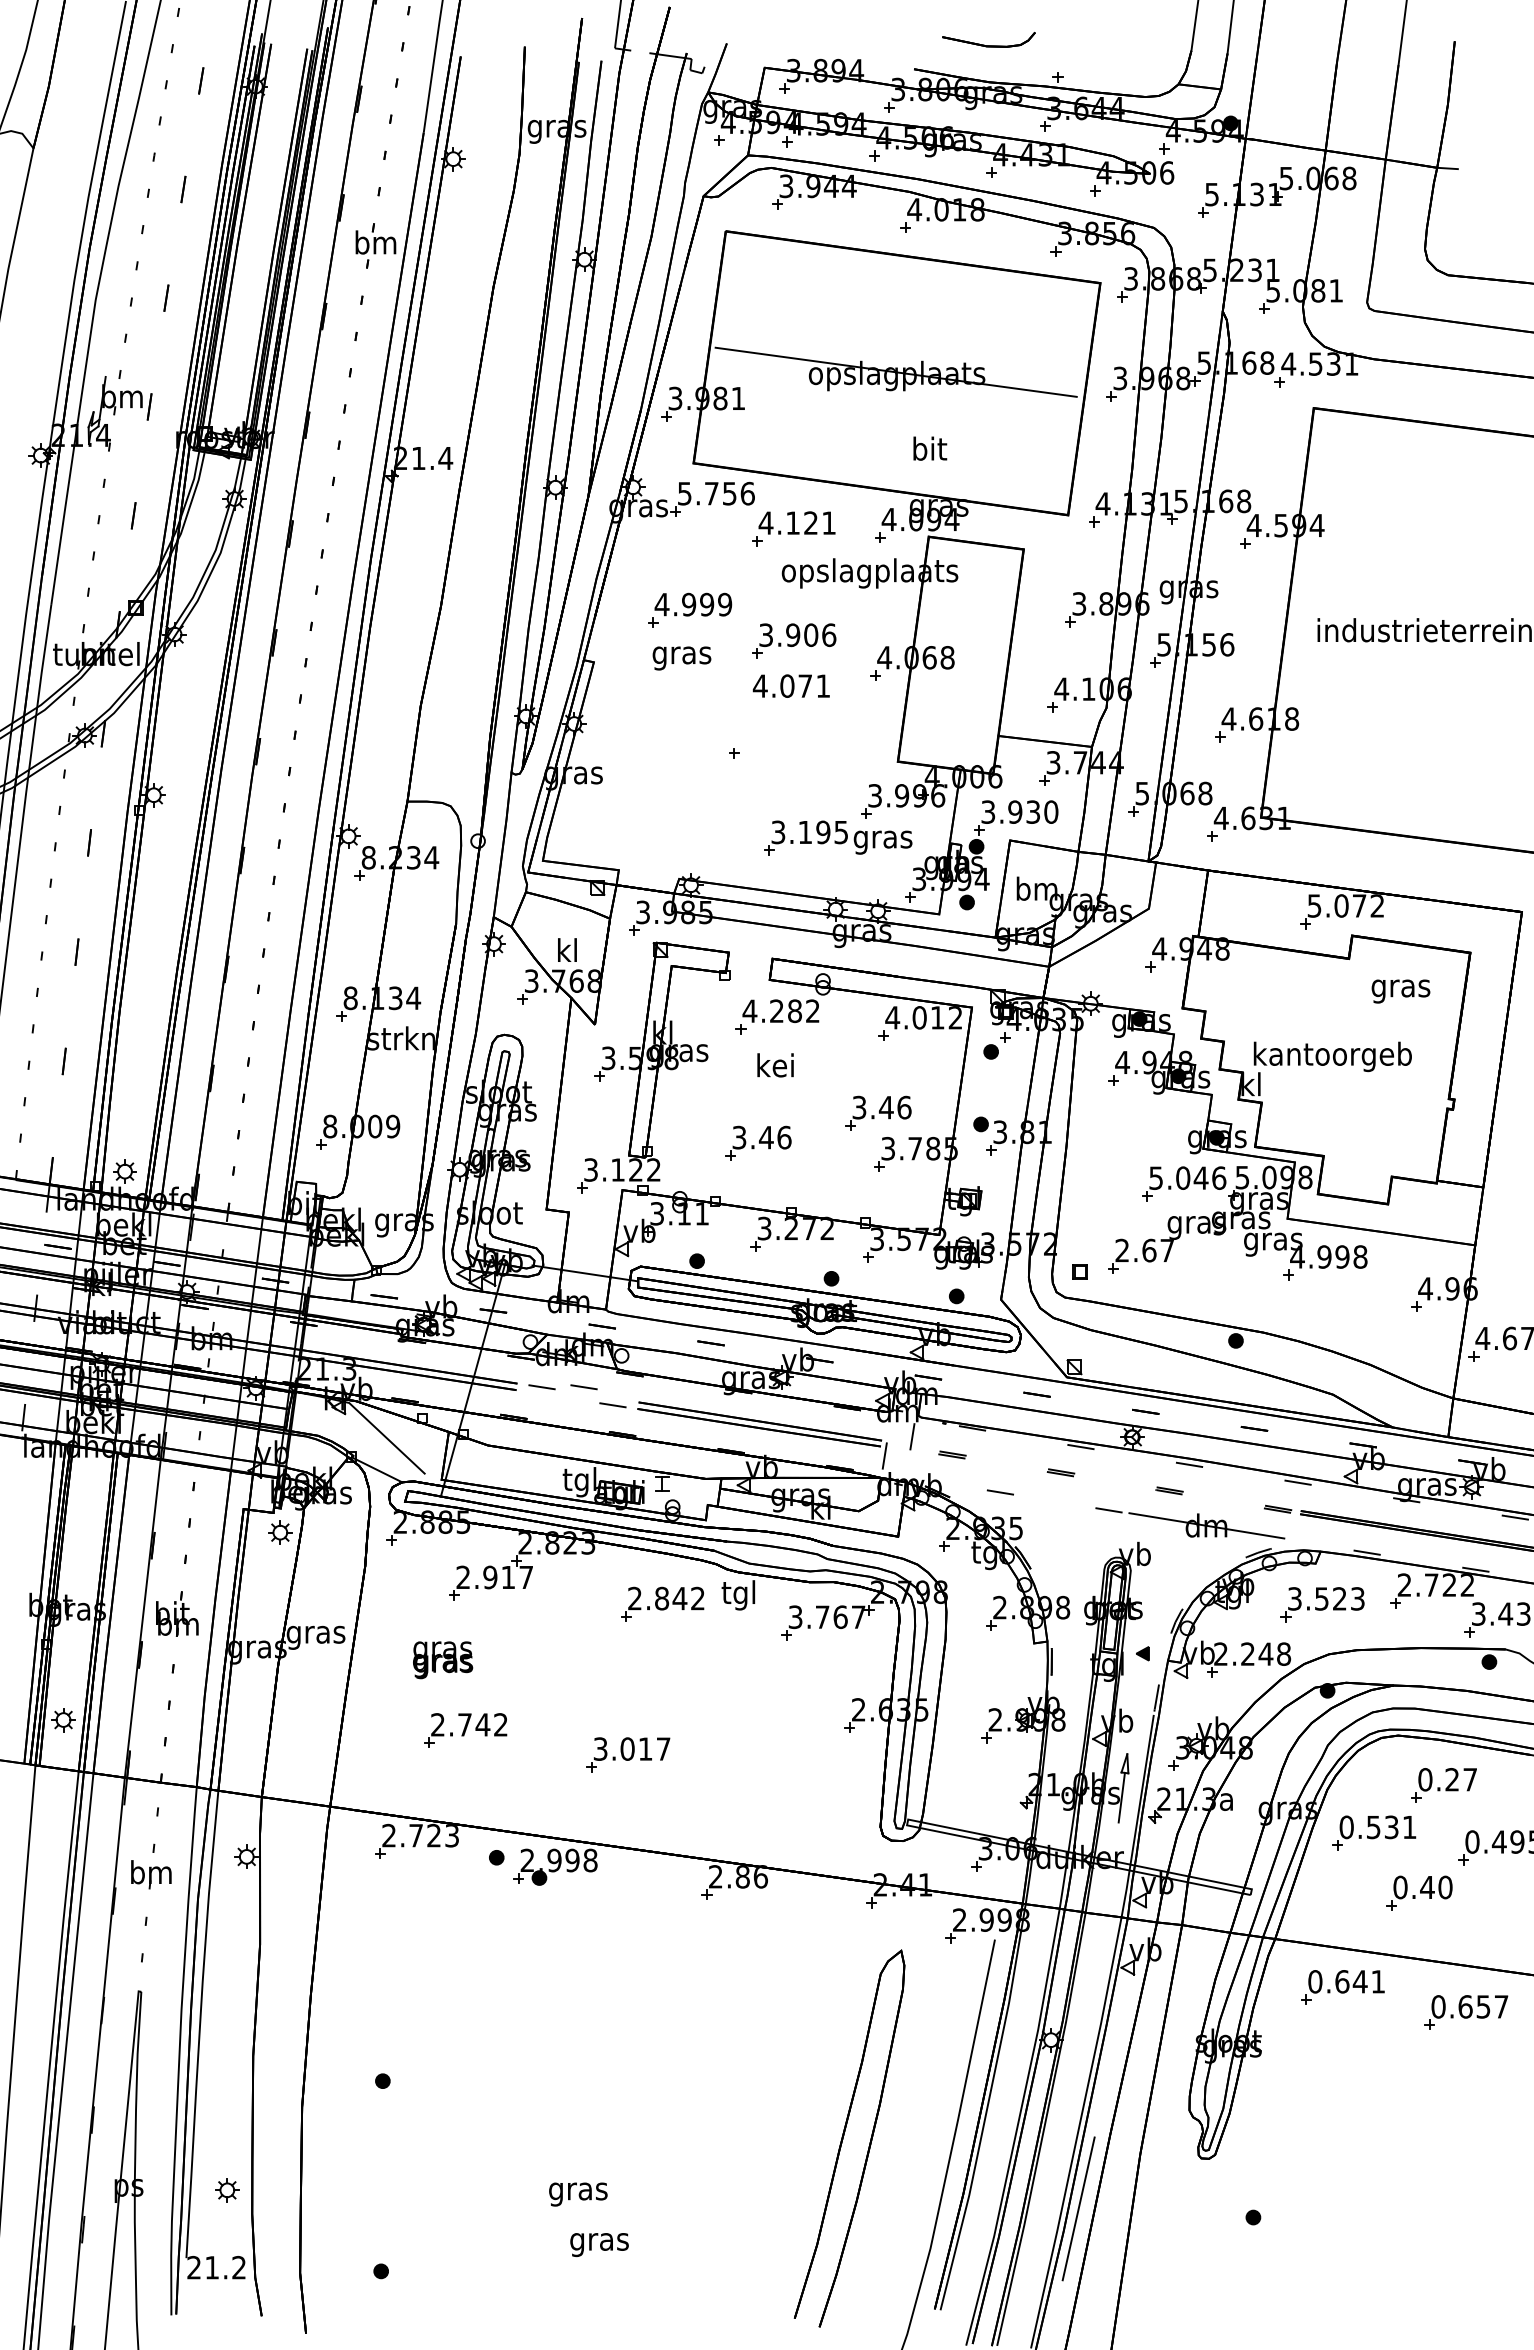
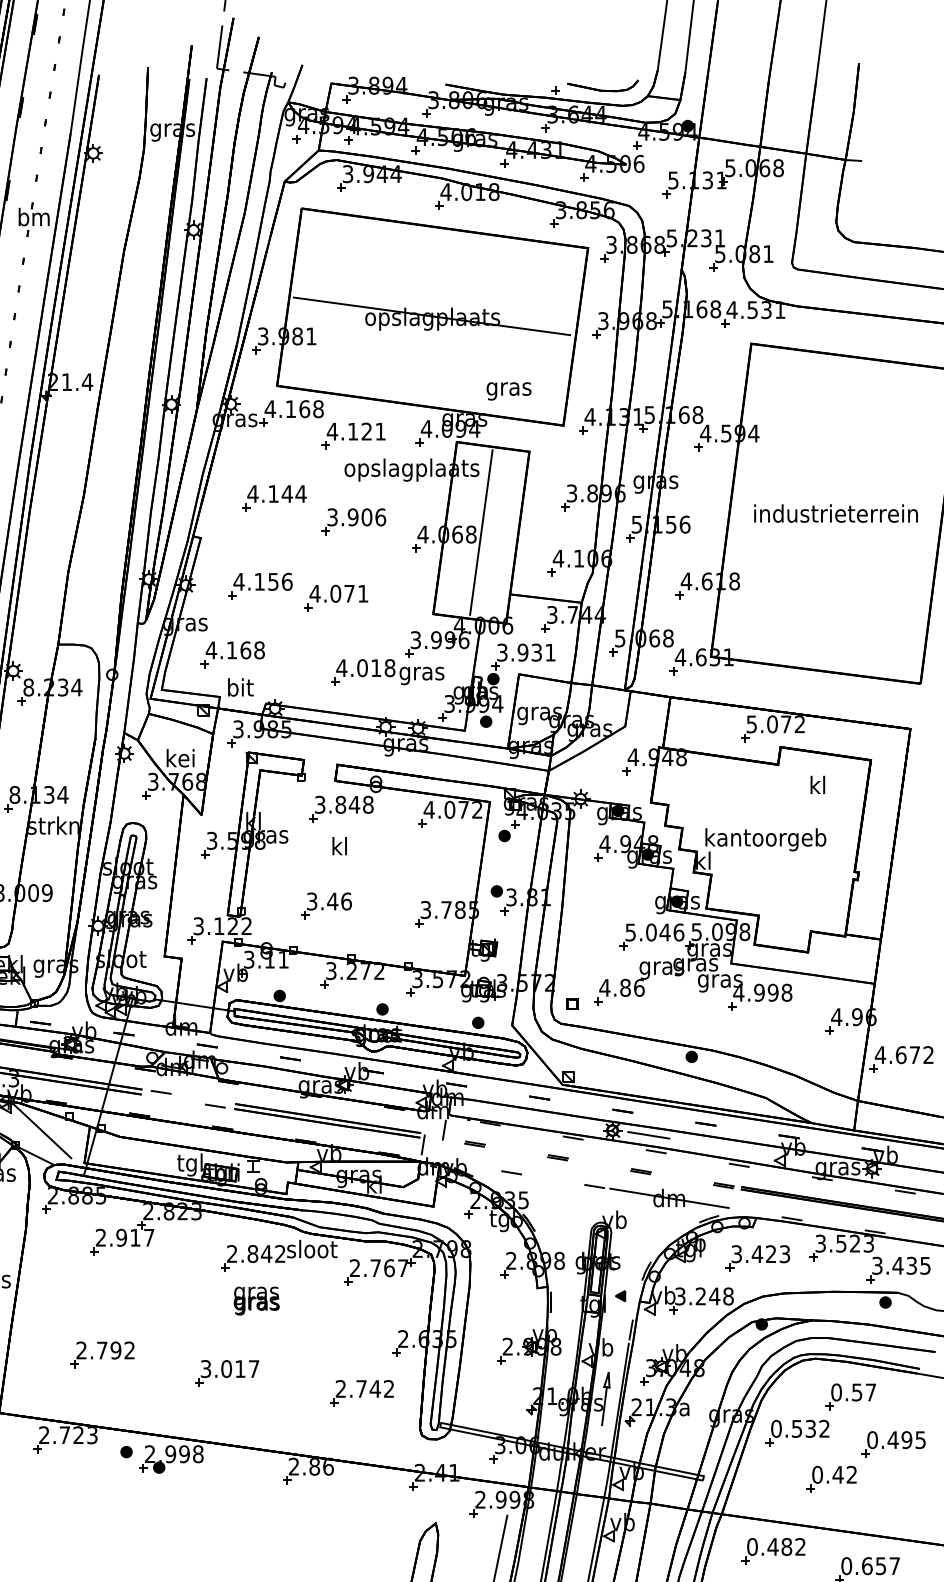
part: (988, 39) -> (602, 85), moved
text: (930, 448) -> (241, 687), moved
text: (715, 493) -> (293, 409), 5.756 -> 4.168
text: (707, 604) -> (287, 493), 4.999 -> 4.144
line: (960, 654) -> (481, 532), added
text: (681, 658) -> (508, 391), moved
text: (790, 685) -> (338, 593), moved
part: (671, 724) -> (260, 585), added
text: (1051, 811) -> (550, 652), 3.930 -> 3.931
part: (635, 814) -> (232, 654), added
text: (809, 832) -> (365, 668), 3.195 -> 4.018
text: (1036, 891) -> (539, 713), bm -> gras
text: (567, 950) -> (180, 758), kl -> kei
text: (1400, 988) -> (817, 787), gras -> kl
text: (780, 1011) -> (343, 805), 4.282 -> 3.848
text: (937, 1017) -> (463, 809), 4.012 -> 4.072
text: (775, 1065) -> (339, 846), kei -> kl
part: (878, 1112) -> (418, 882), removed
text: (1144, 1250) -> (621, 987), 2.67 -> 4.86
line: (583, 1387) -> (192, 1092), removed
line: (1179, 1443) -> (648, 1135), added
text: (1435, 1584) -> (844, 1243), 2.722 -> 3.523
text: (739, 1595) -> (312, 1251), tgl -> sloot
text: (1321, 1598) -> (757, 1253), 3.523 -> 3.423
text: (795, 1617) -> (354, 1268), 3.767 -> 2.767
text: (1220, 1653) -> (679, 1295), 2.248 -> 3.248
text: (443, 1660) -> (257, 1301), moved
text: (482, 1724) -> (115, 1350), 2.742 -> 2.792
text: (1451, 1779) -> (856, 1392), 0.27 -> 0.57
part: (804, 1780) -> (361, 1393), added
text: (1409, 1826) -> (824, 1428), 0.531 -> 0.532
text: (1445, 1887) -> (851, 1474), 0.40 -> 0.42
text: (1359, 1981) -> (786, 1546), 0.641 -> 0.482

